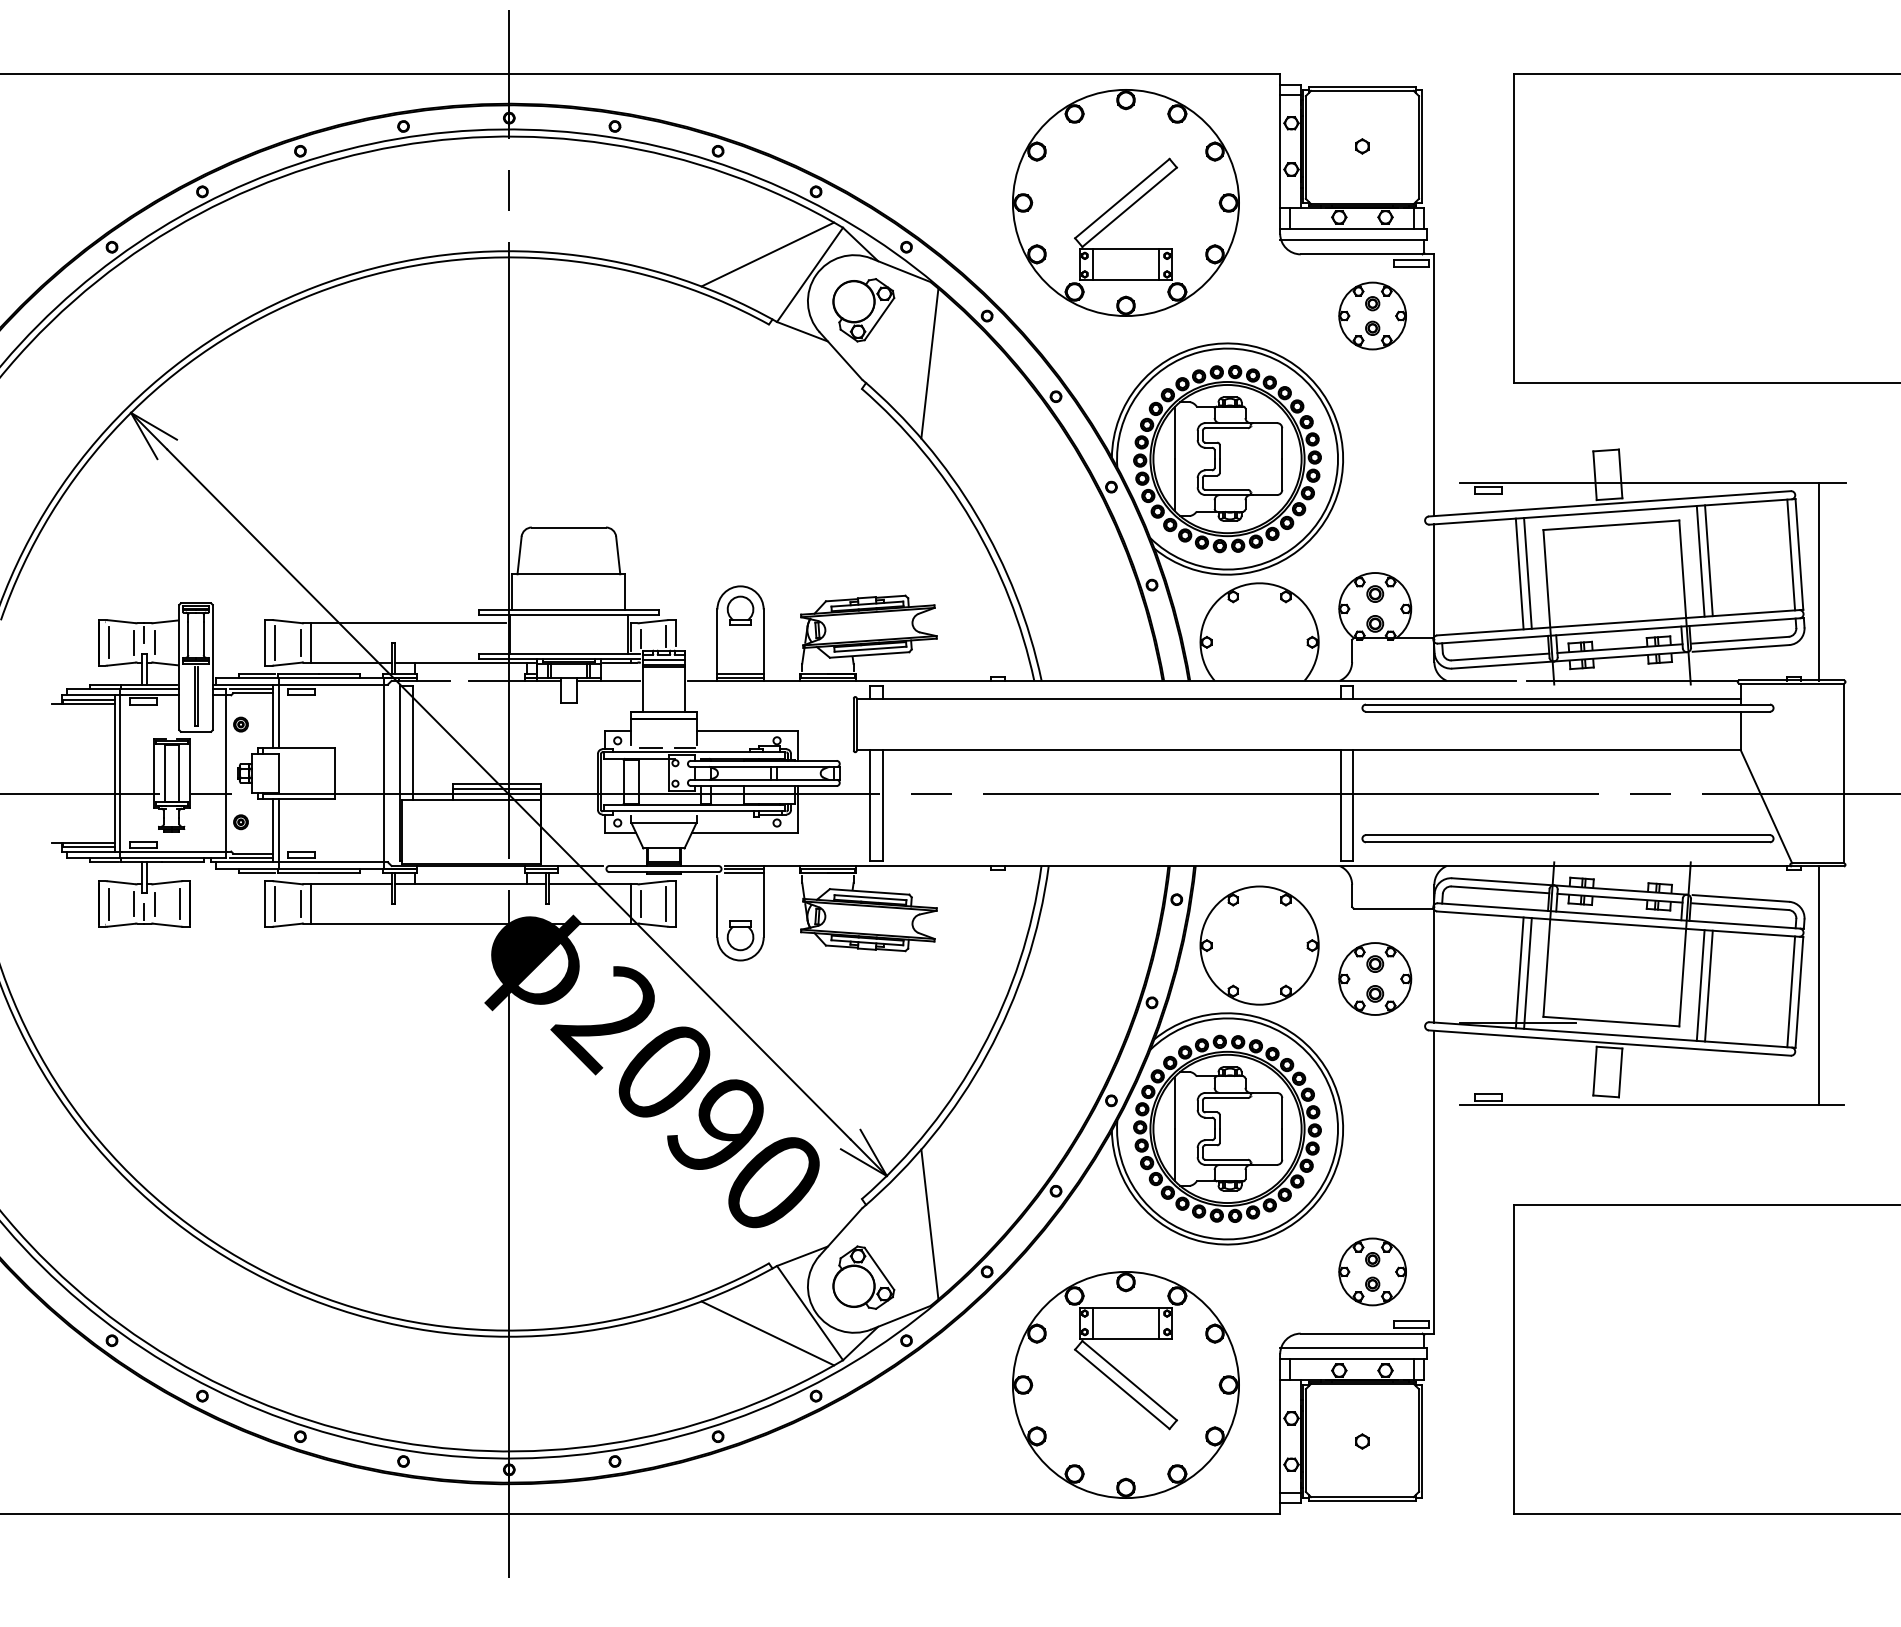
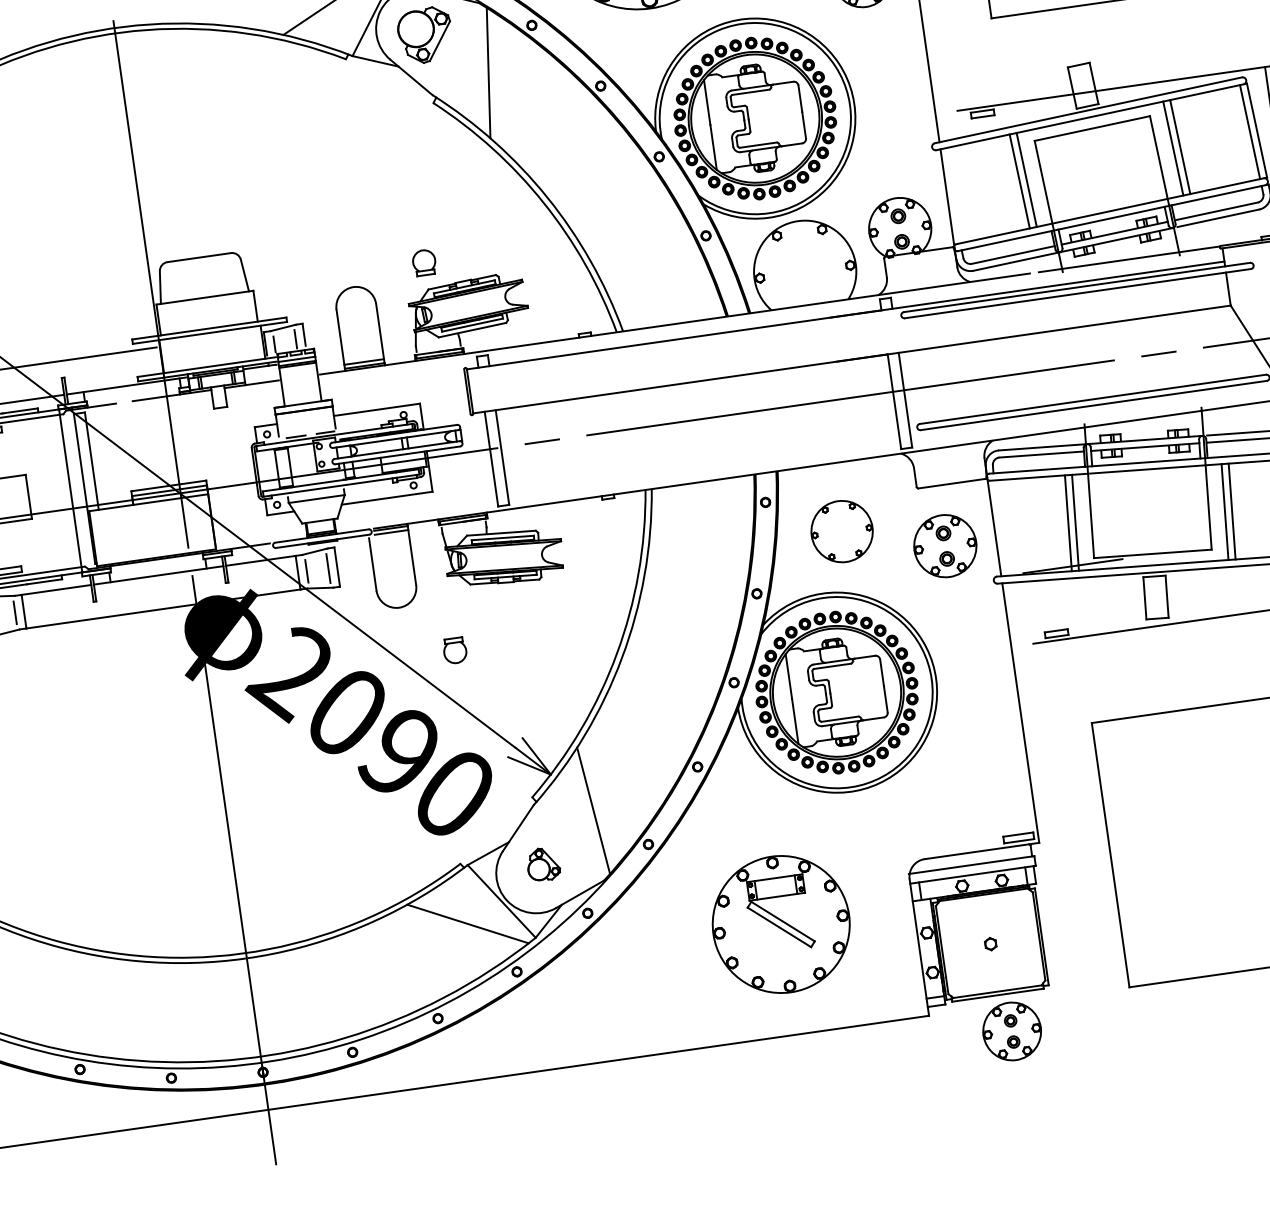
part: (740, 610) -> (424, 262), moved
part: (740, 935) -> (455, 650), moved
part: (1259, 945) -> (842, 531), size x0.6
part: (1372, 1271) -> (1011, 1031), moved
part: (863, 1277) -> (543, 864), size x0.6
part: (1125, 1384) -> (780, 924), size x0.7

